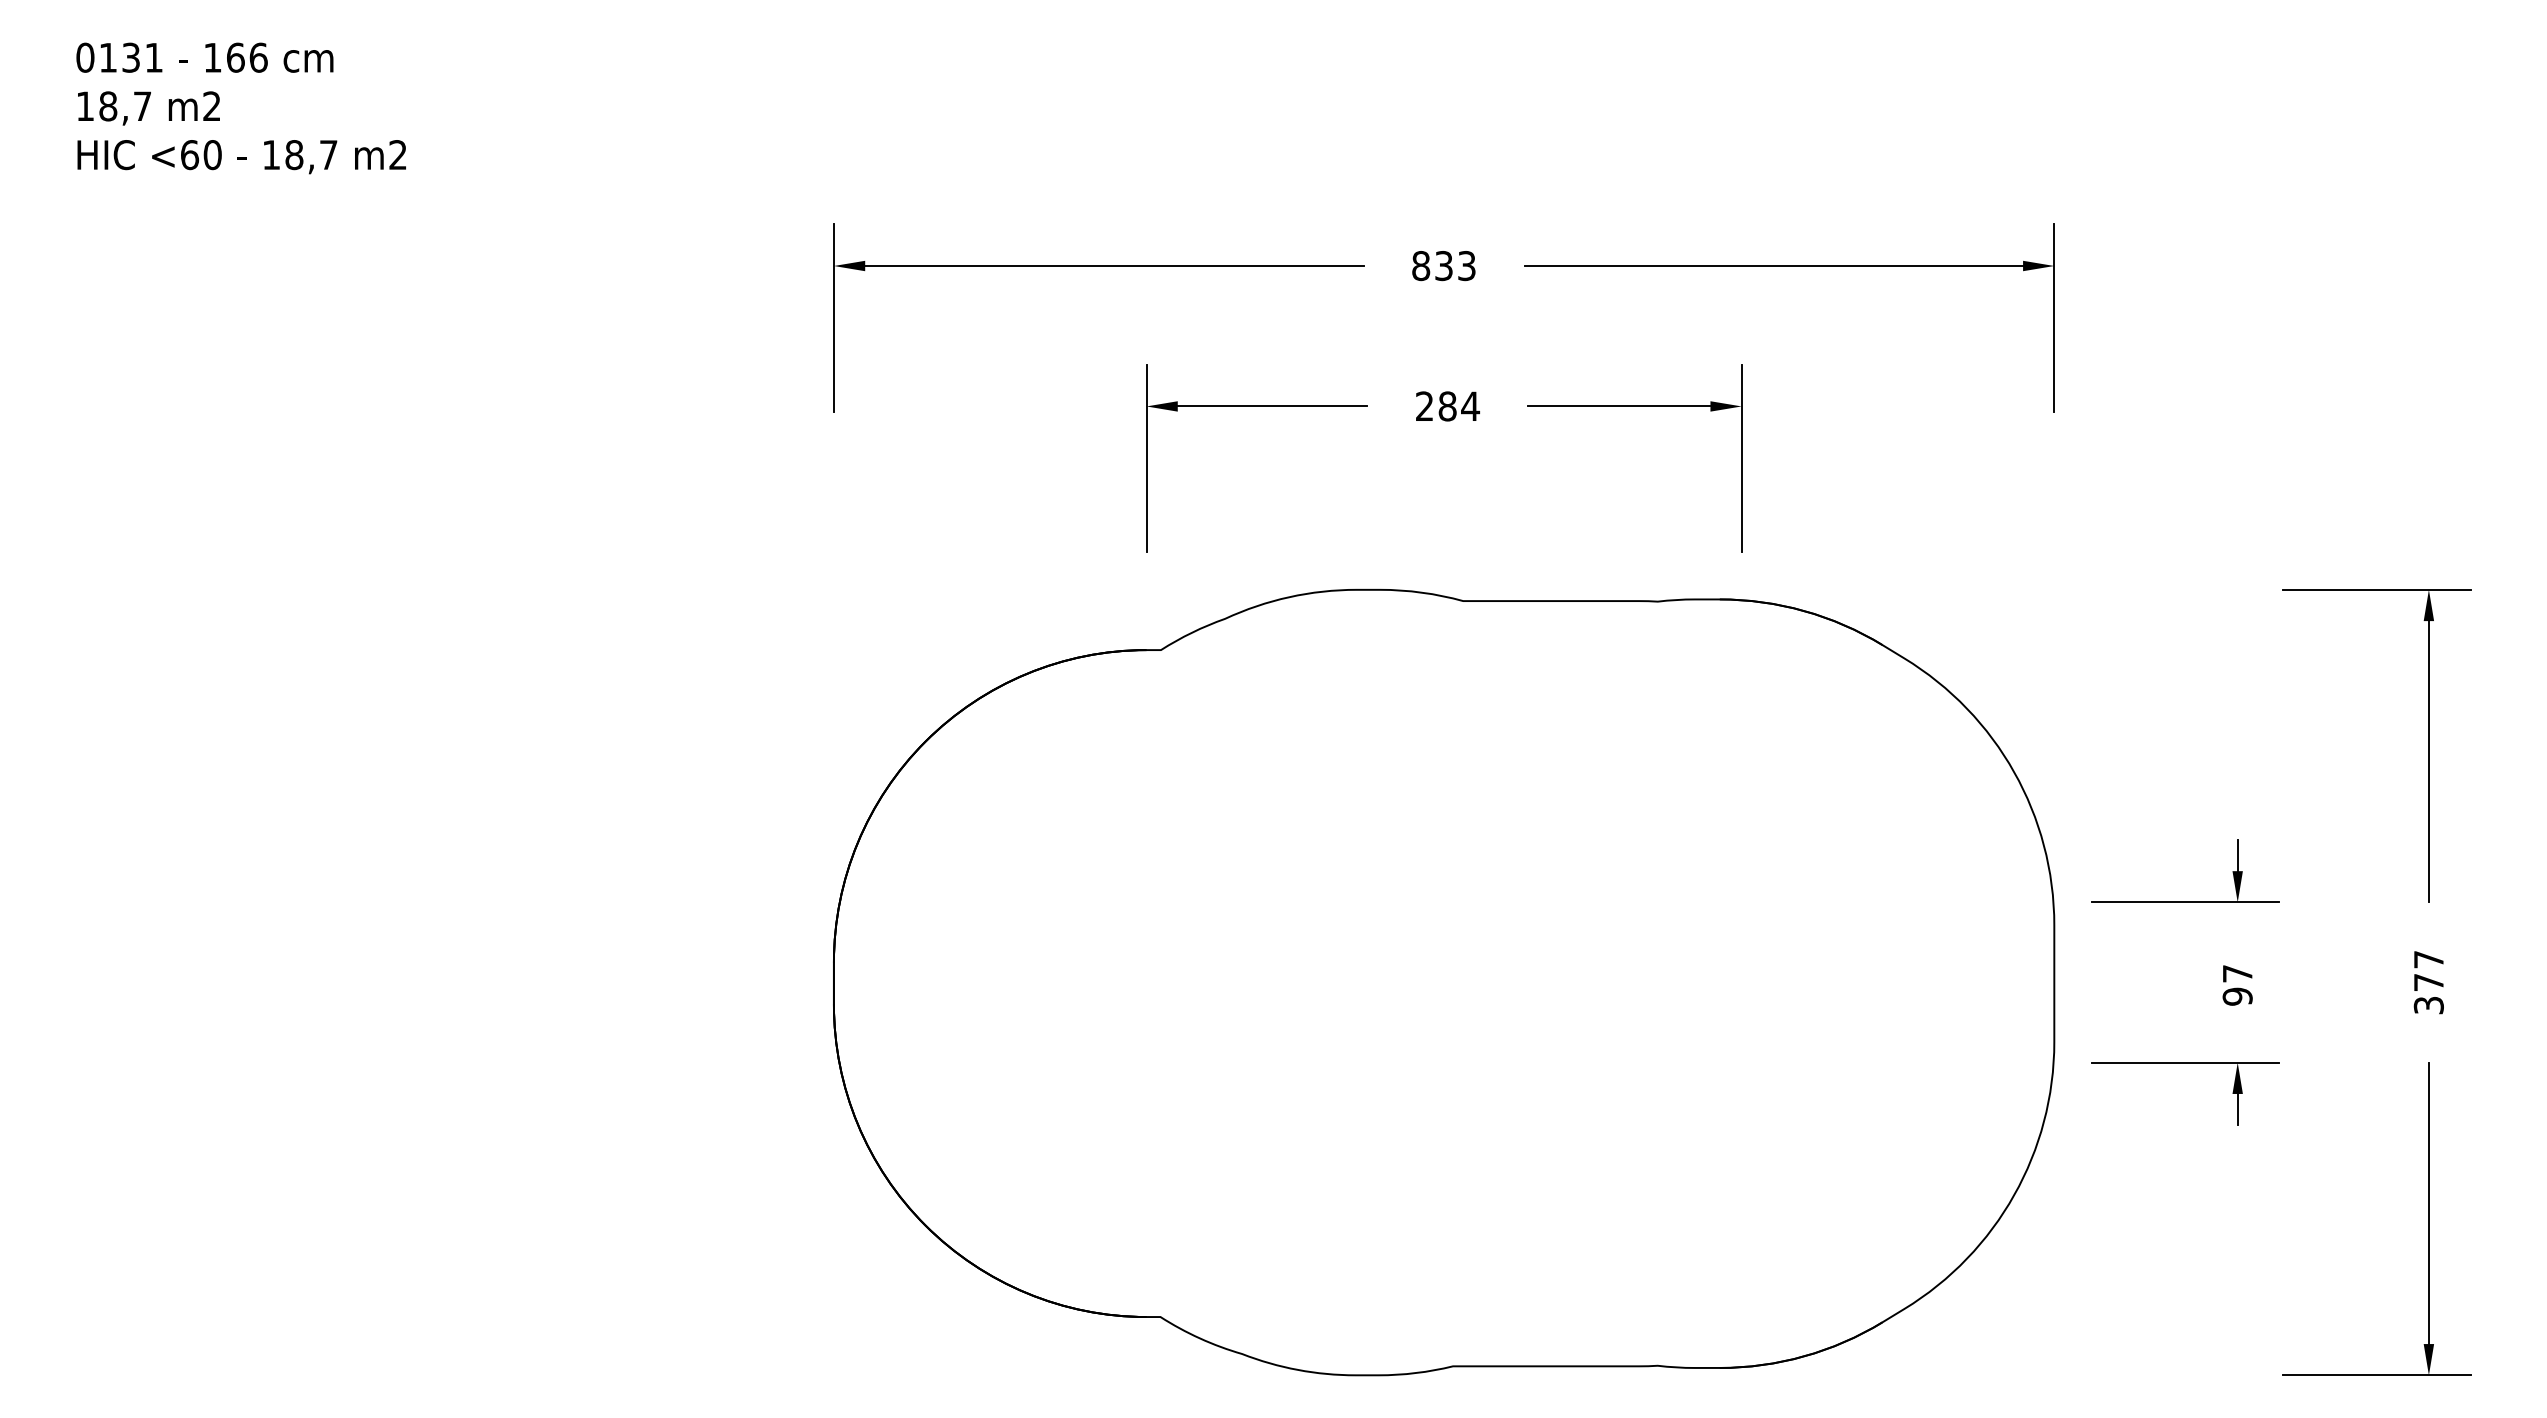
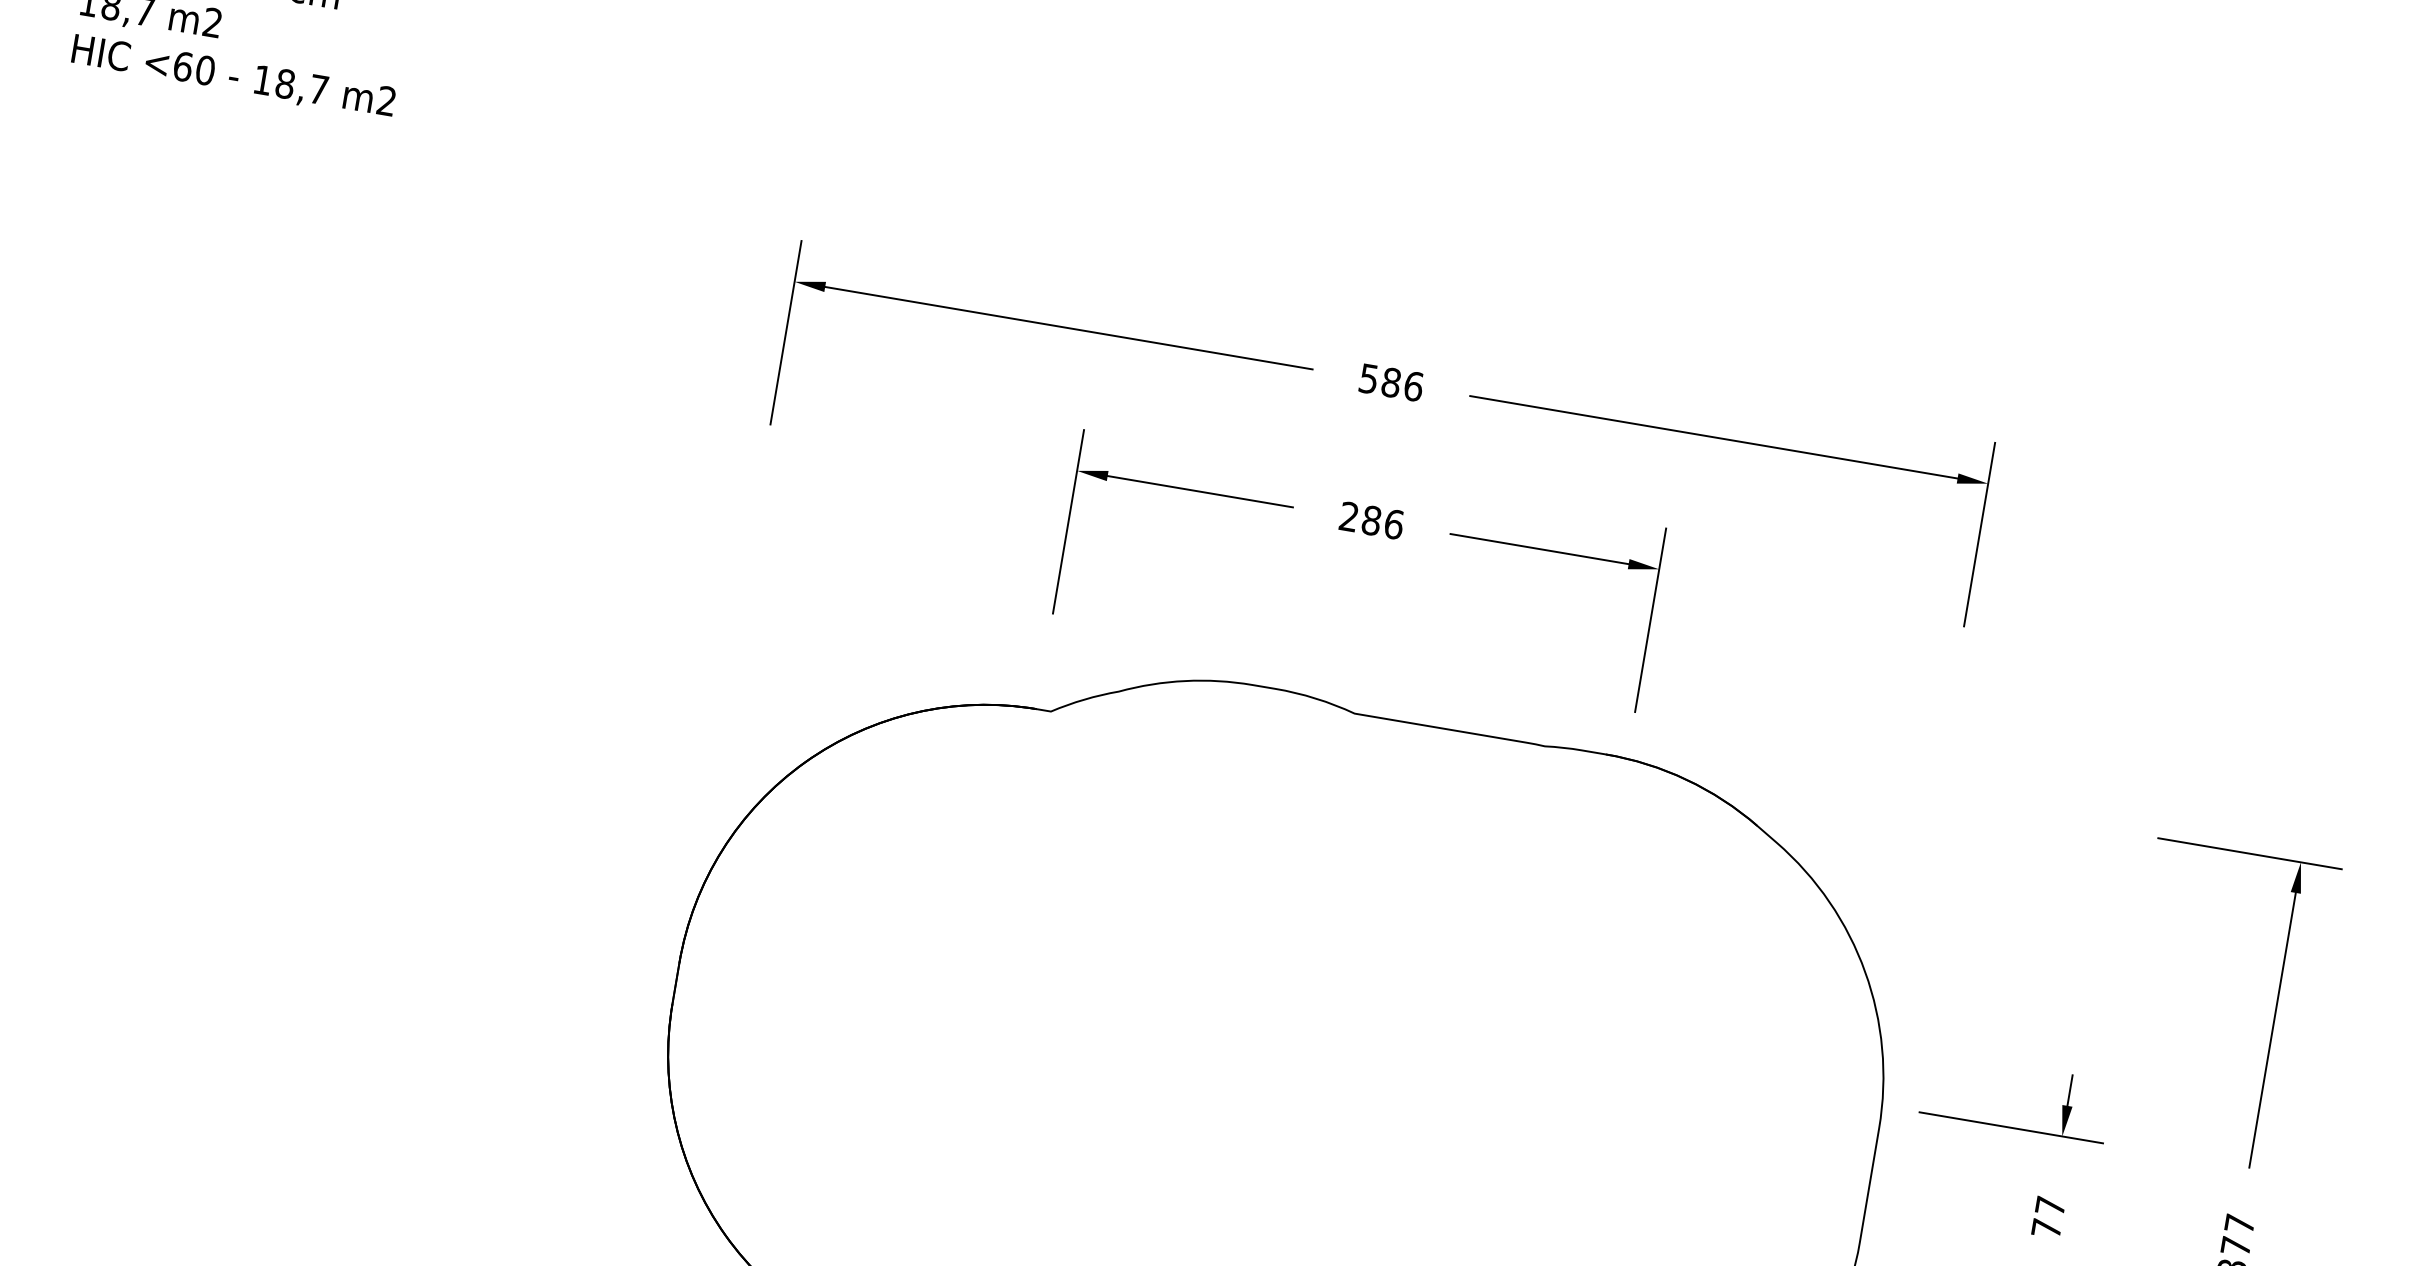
text: (1444, 266) -> (1391, 383), 833 -> 586
text: (1470, 406) -> (1393, 524), 284 -> 286
text: (2237, 996) -> (2046, 1228), 97 -> 77

